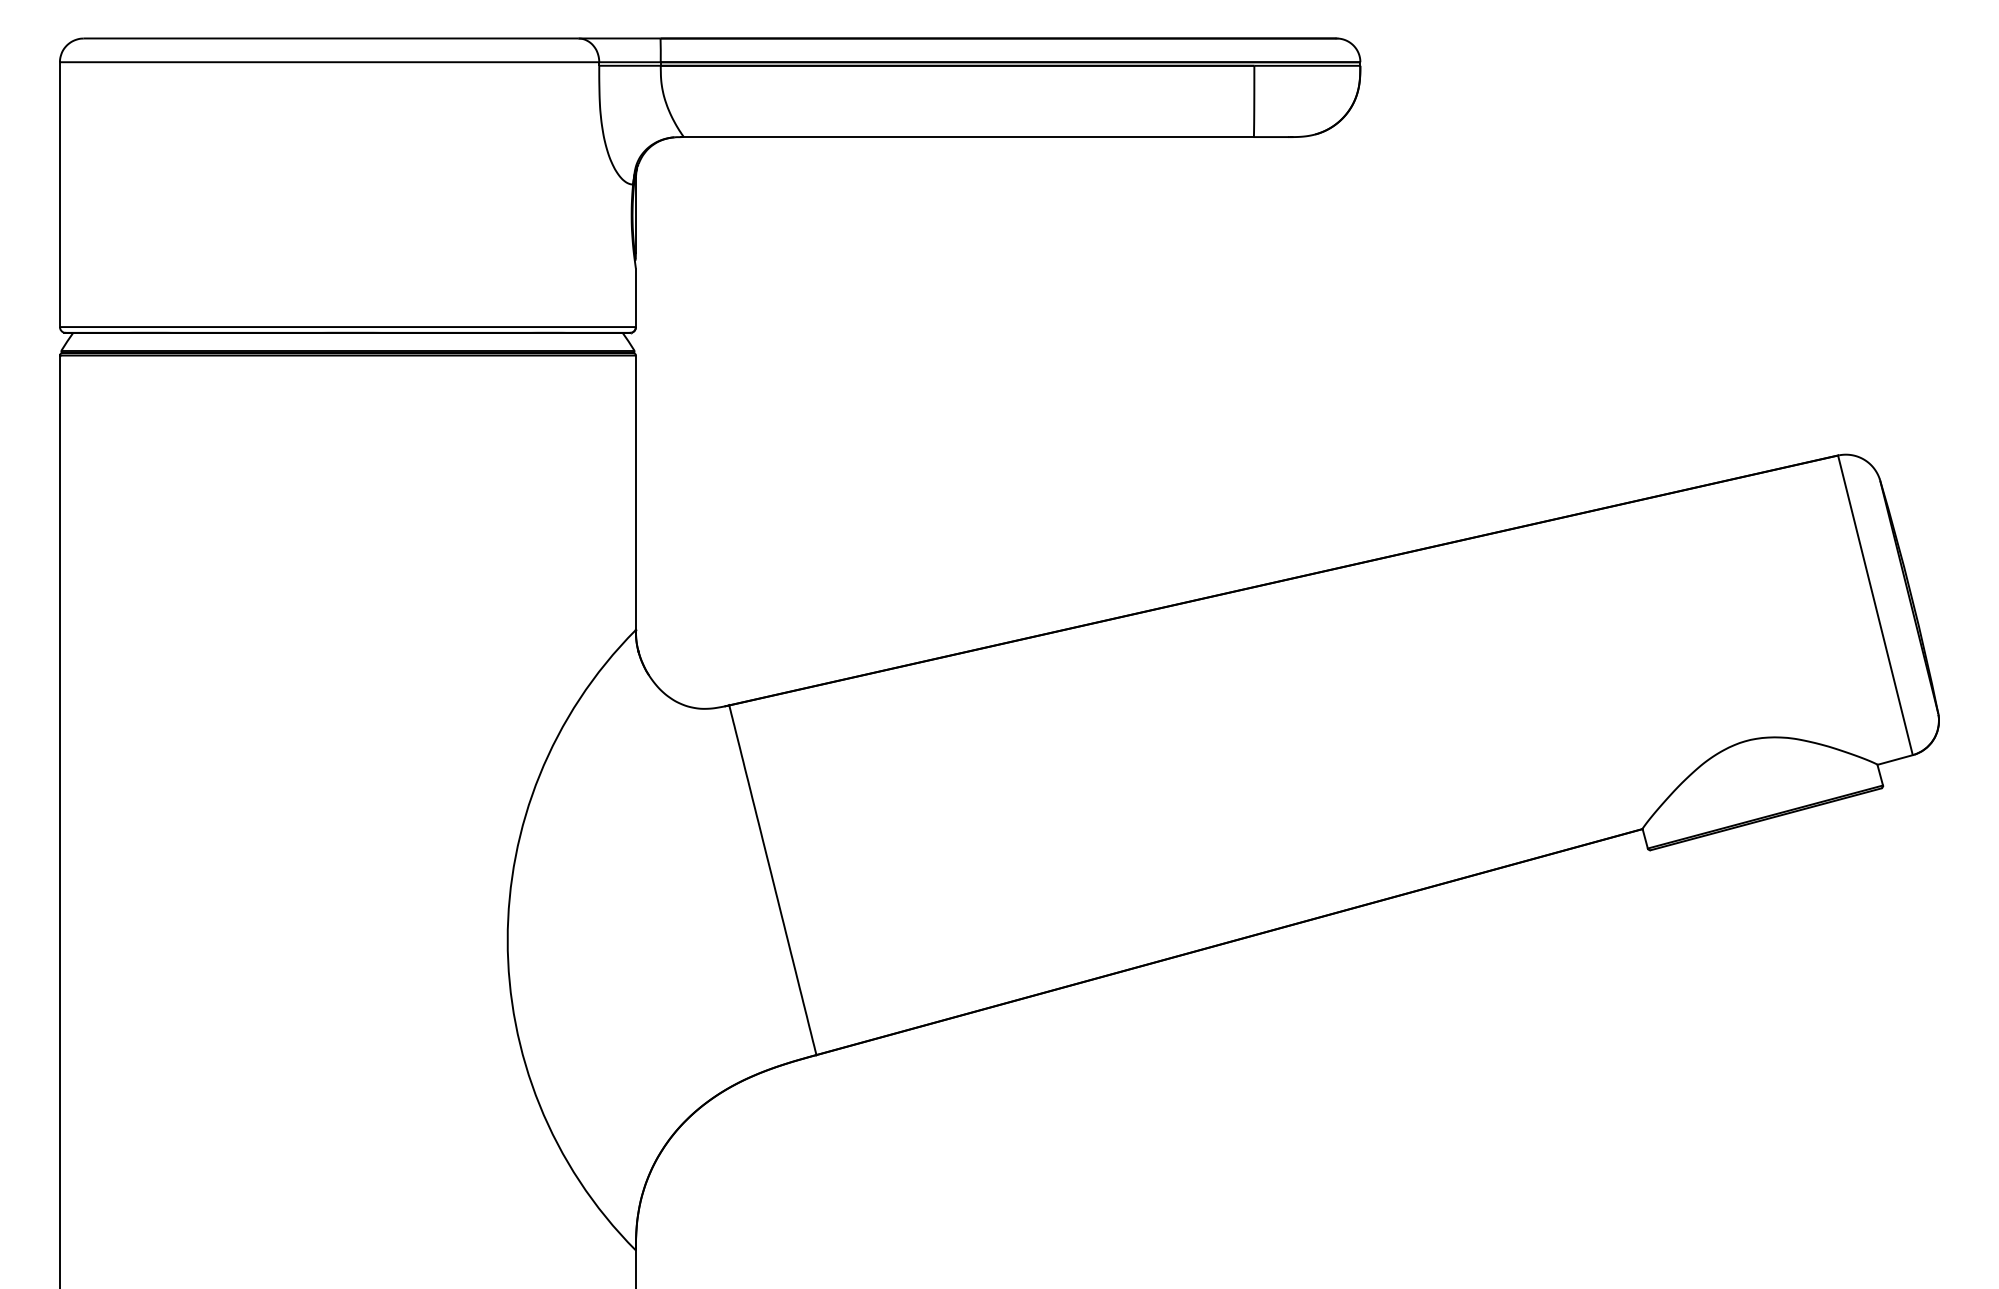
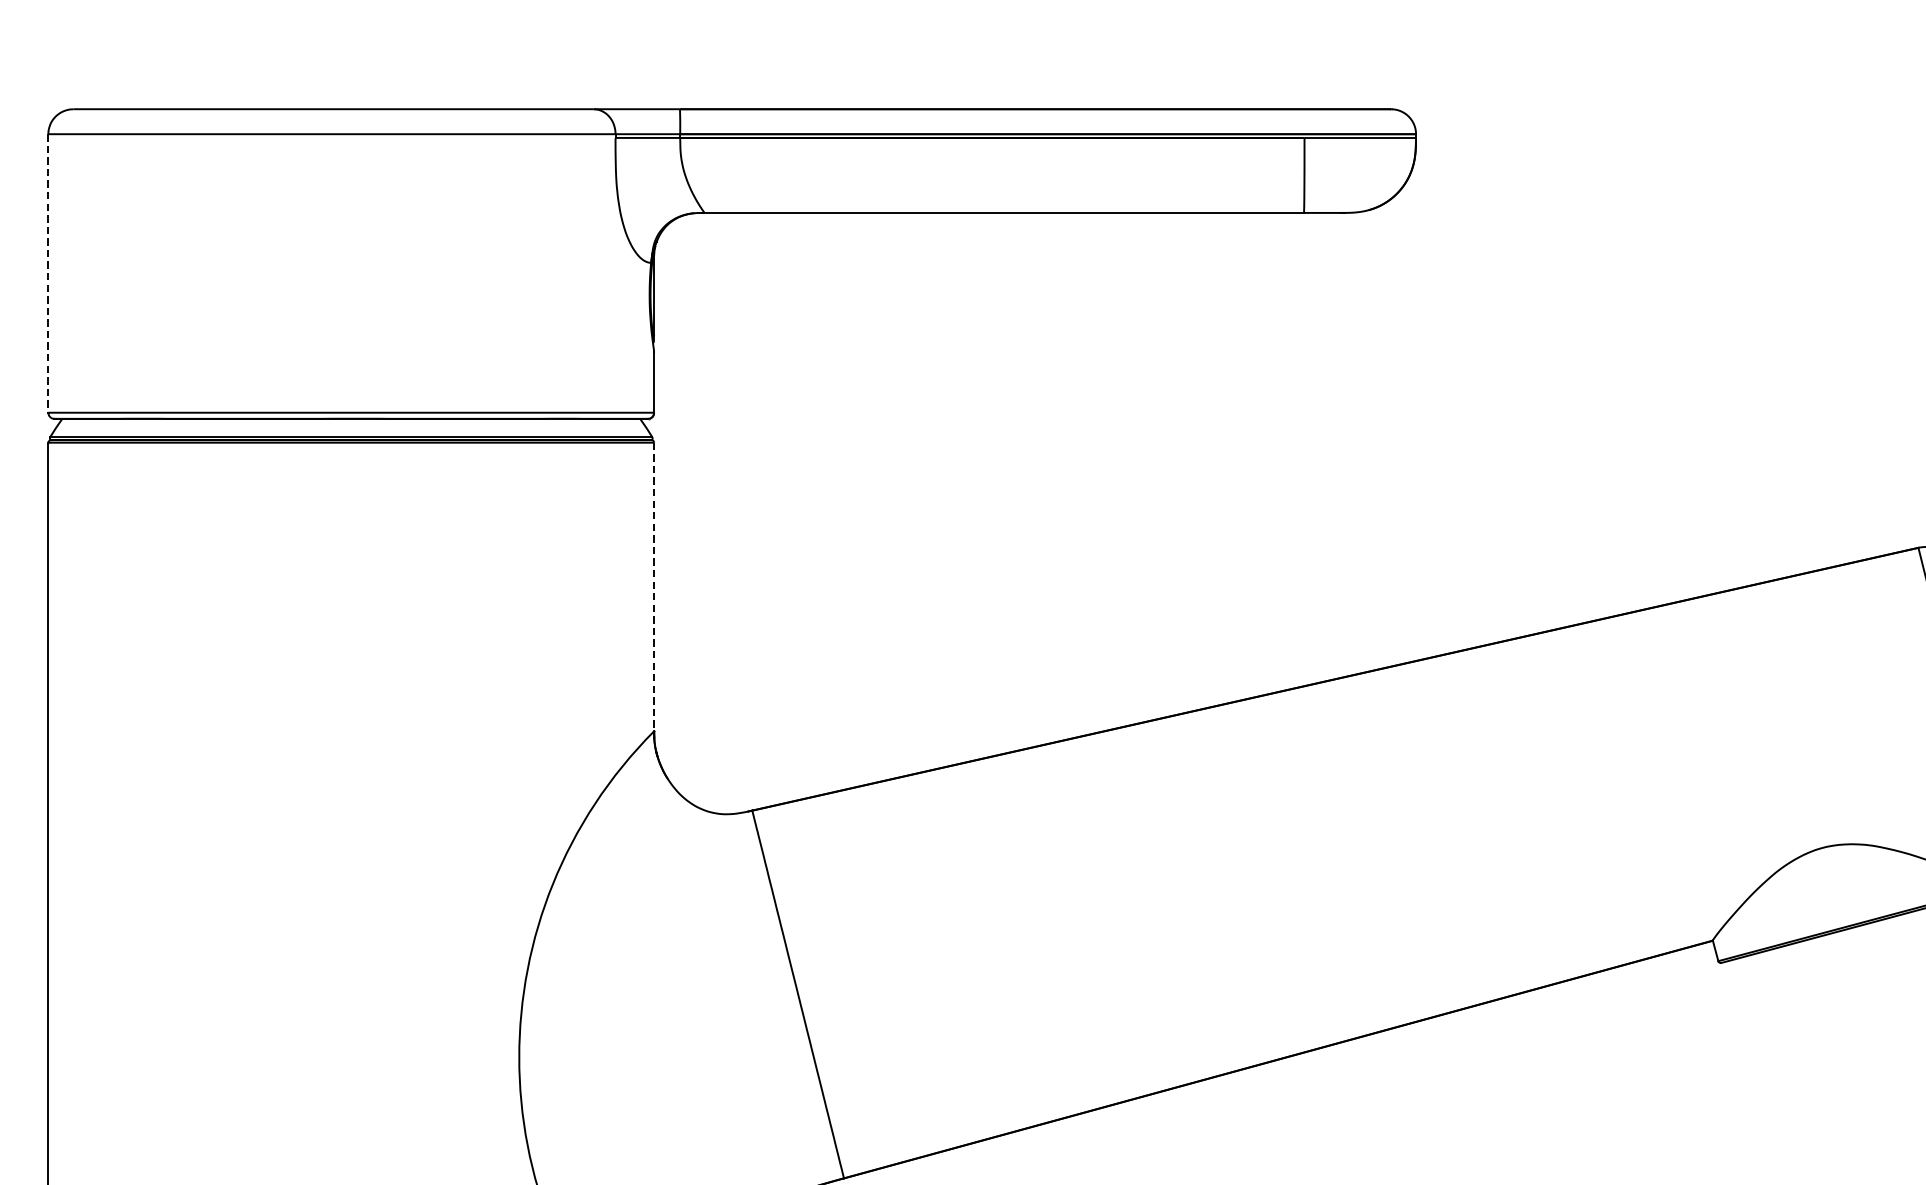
line: (59, 195) -> (47, 274), solid -> dashed
line: (635, 493) -> (653, 587), solid -> dashed

